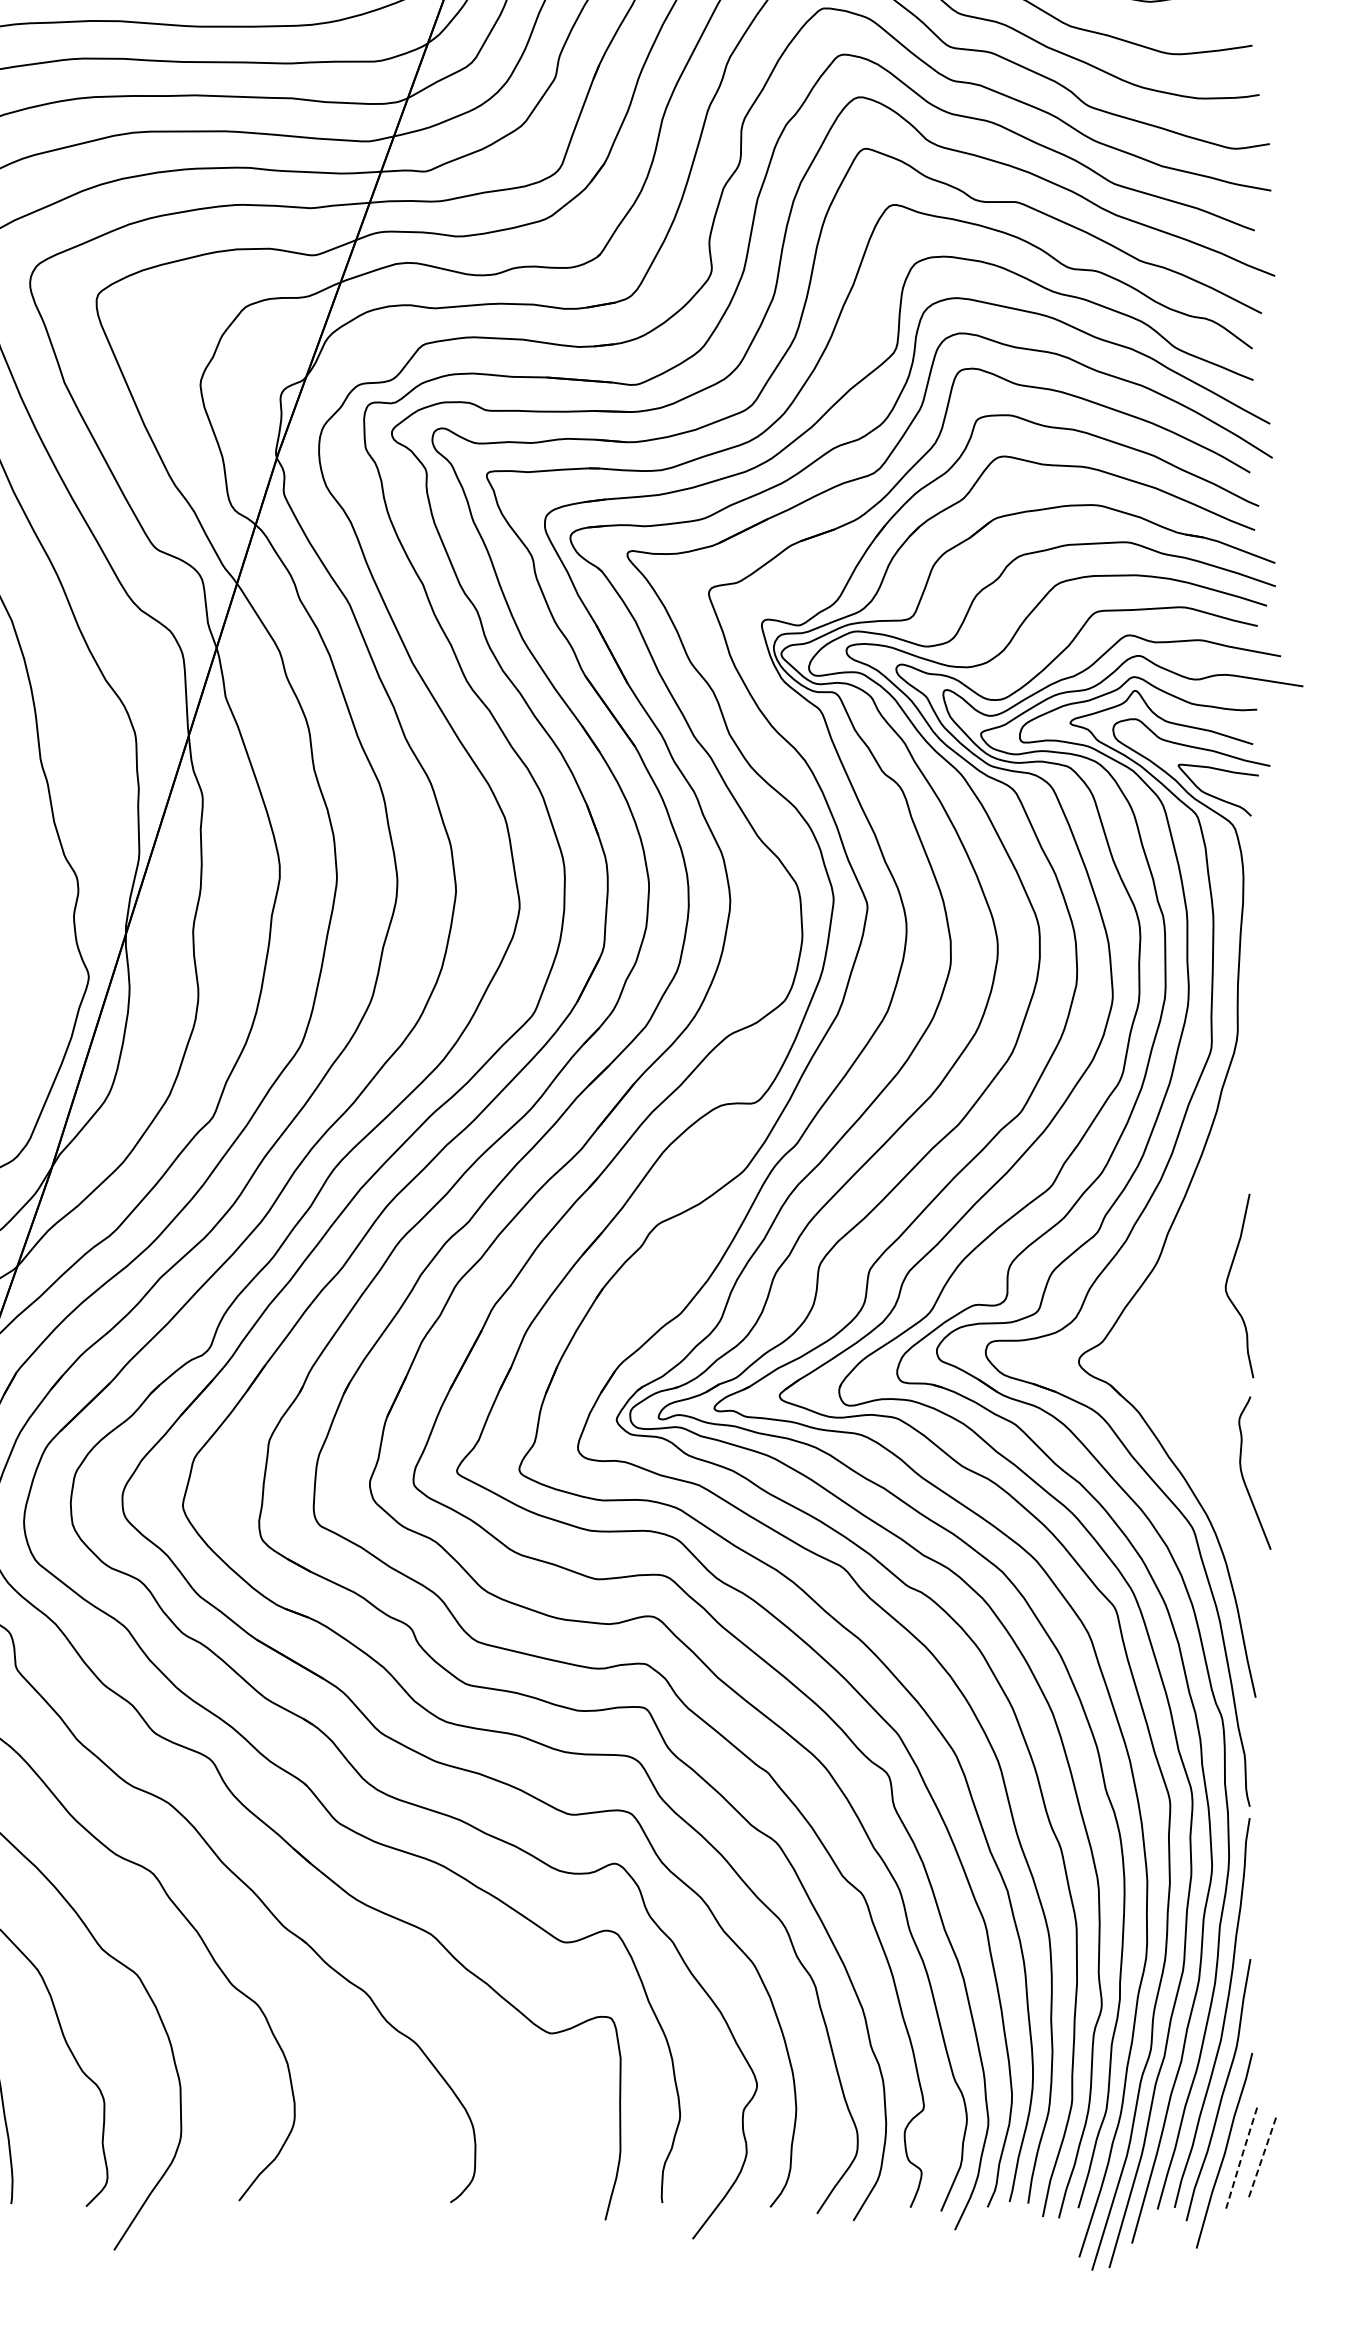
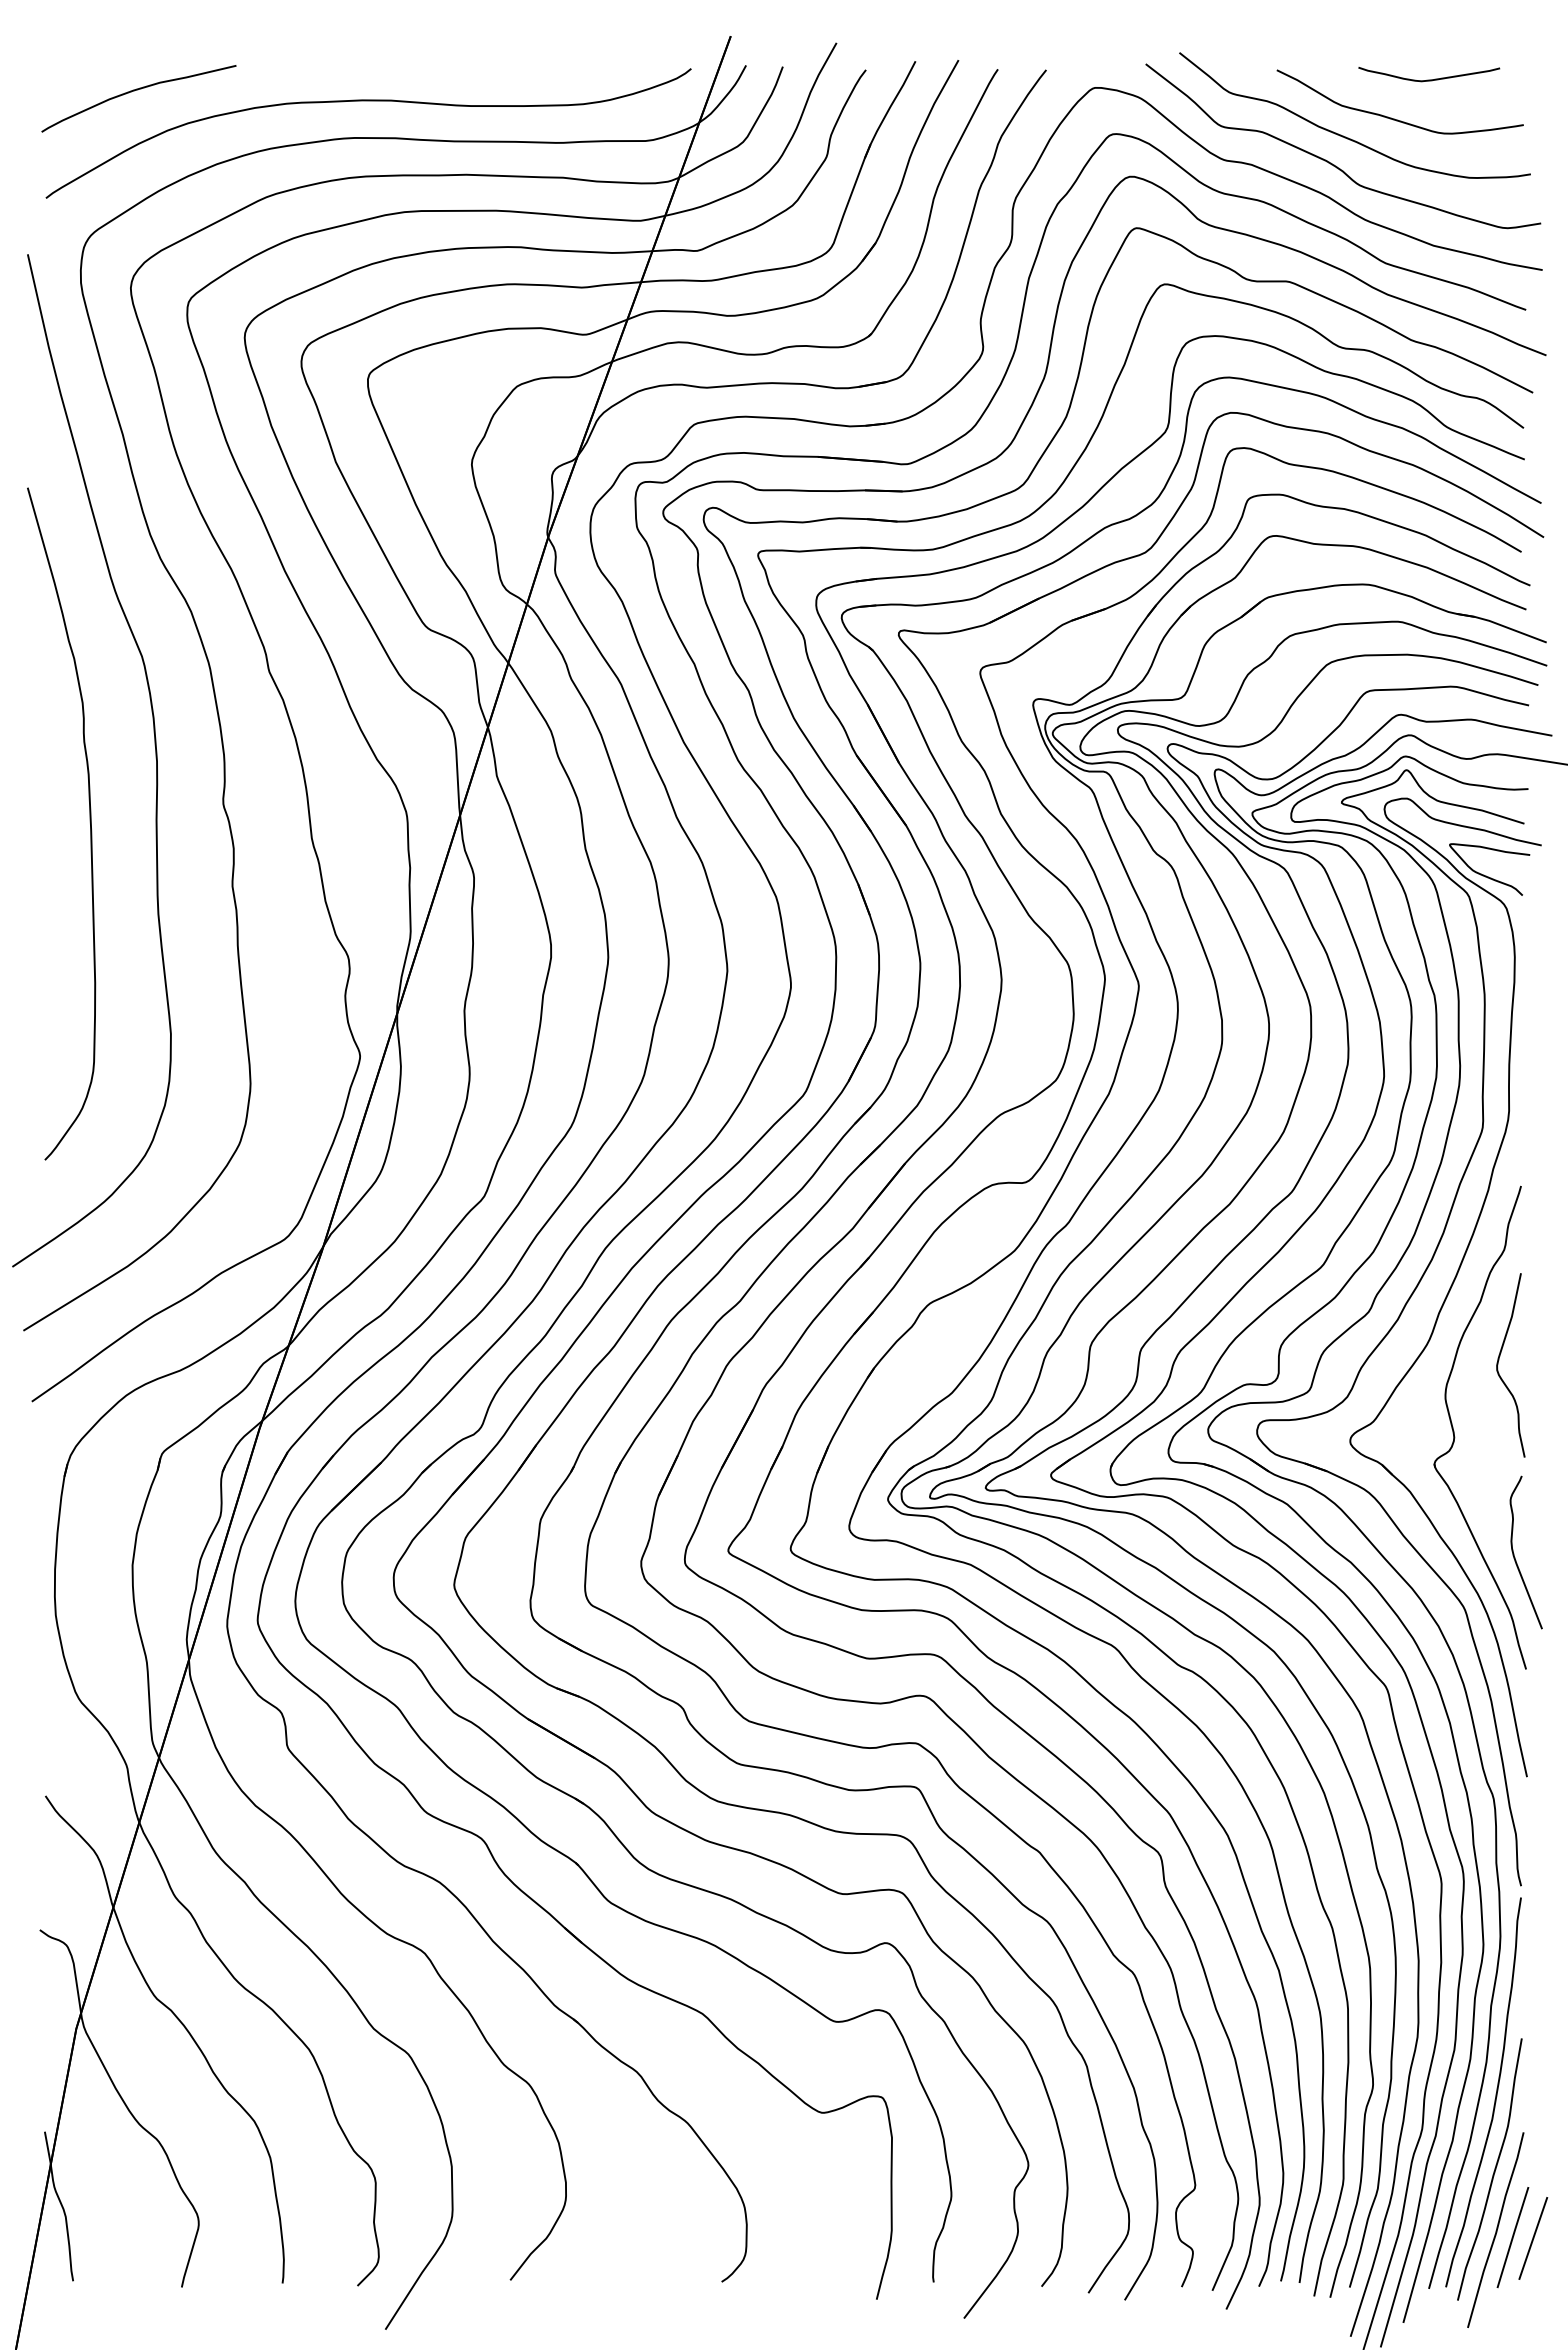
part: (1183, 1351) -> (1454, 1430), added
line: (1241, 2158) -> (1512, 2237), dashed -> solid
line: (1262, 2159) -> (1533, 2238), dashed -> solid

